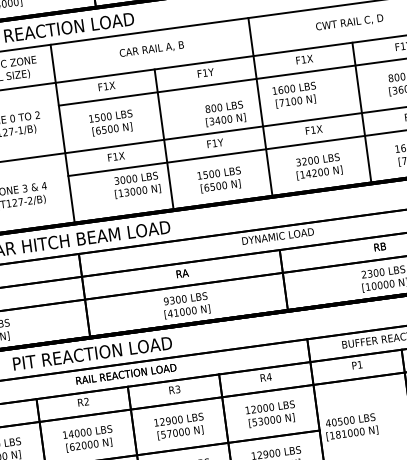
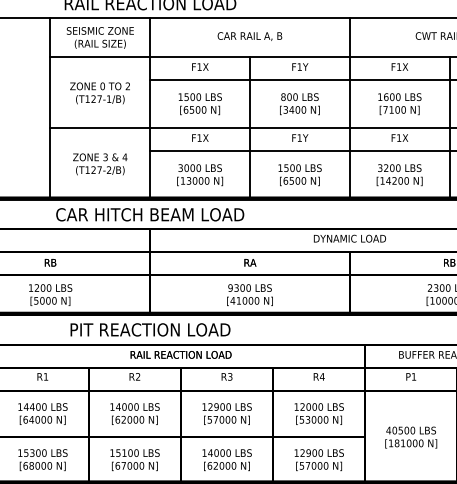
text: (294, 95) -> (399, 104), moved
text: (224, 114) -> (299, 104), moved
text: (137, 185) -> (200, 175), moved
text: (351, 427) -> (411, 437), moved

